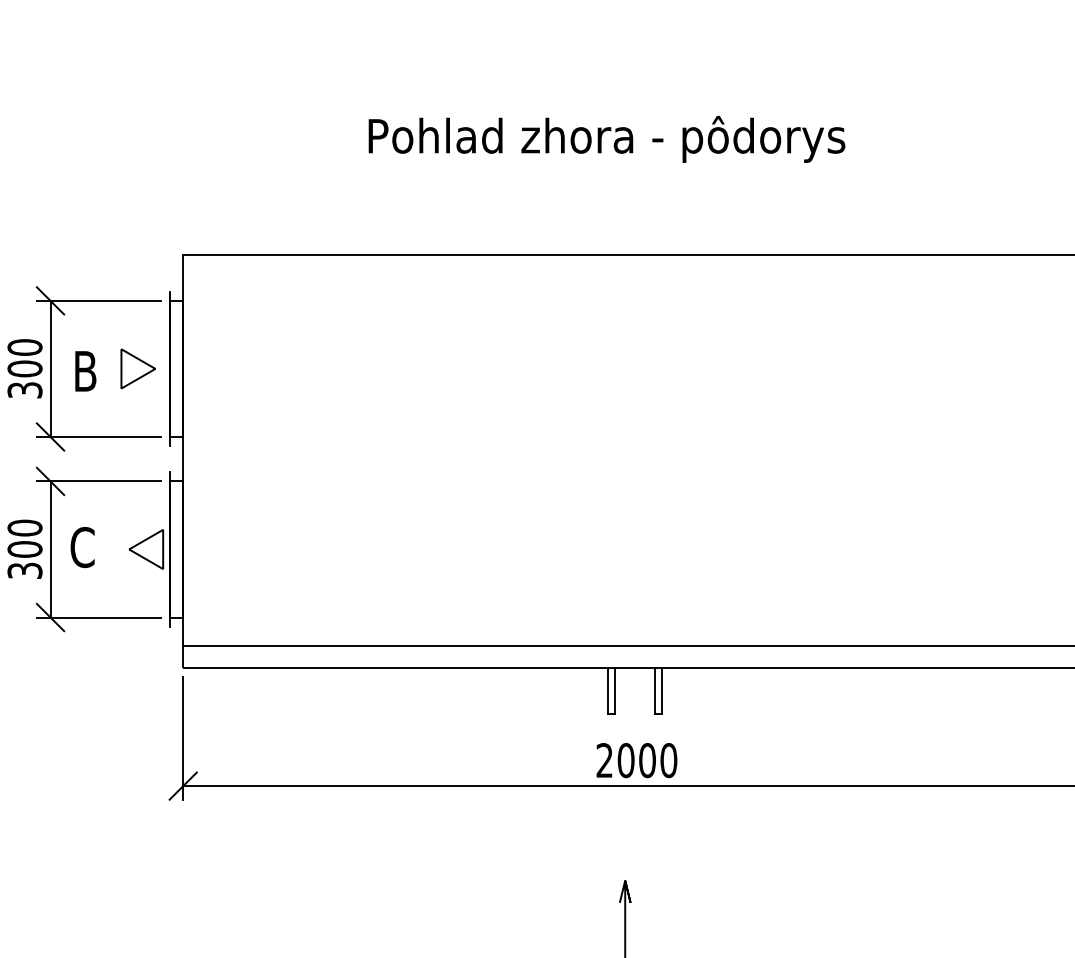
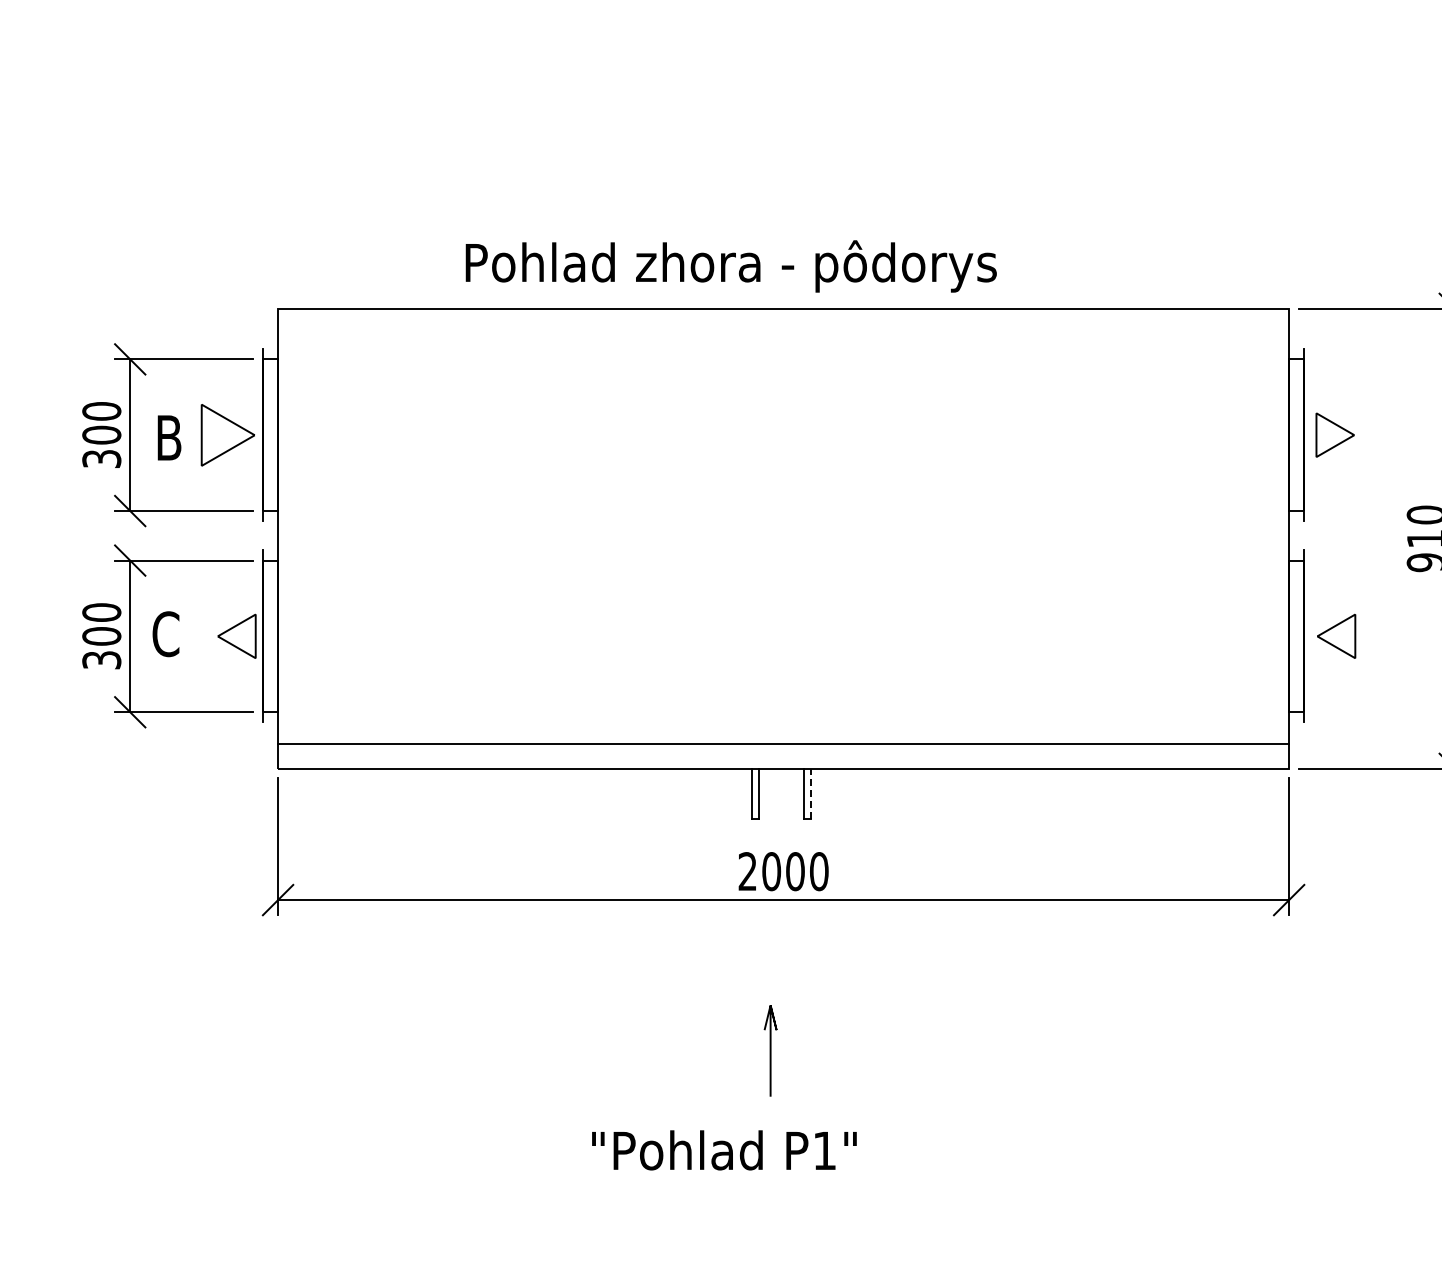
text: (606, 139) -> (730, 266), moved
part: (137, 368) -> (227, 434), size x1.4
line: (661, 690) -> (811, 793), solid -> dashed

